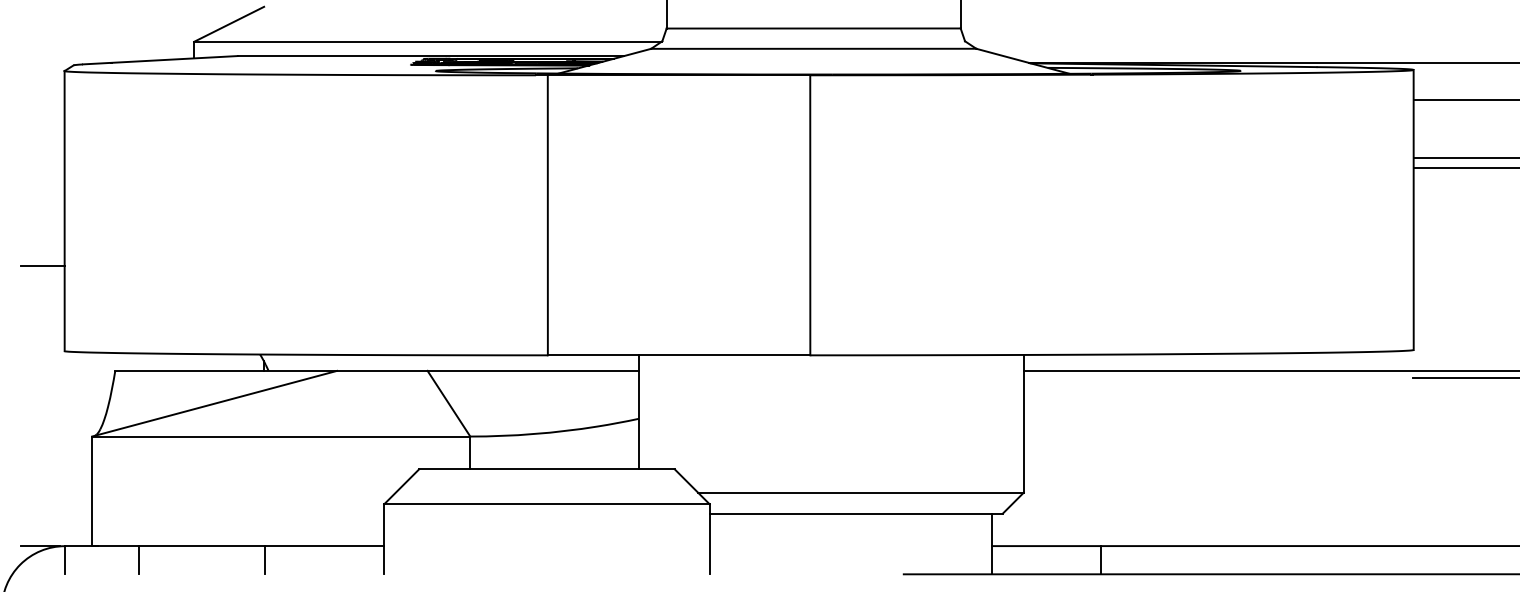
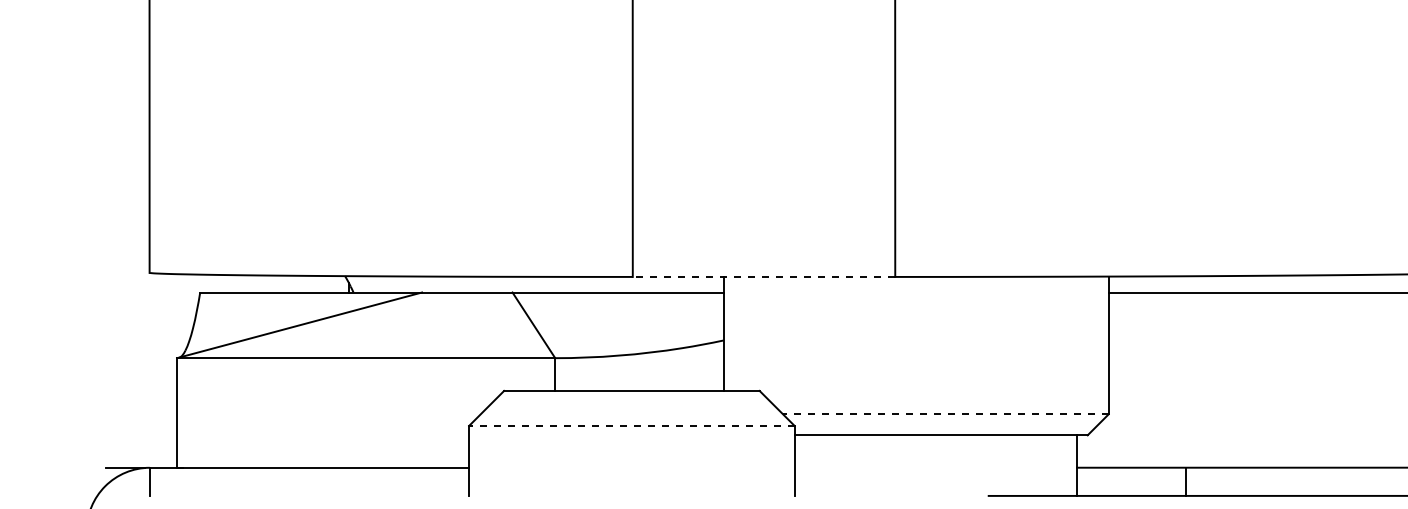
line: (42, 265) -> (127, 187), removed
line: (678, 355) -> (763, 277), solid -> dashed
line: (860, 492) -> (945, 414), solid -> dashed
line: (546, 504) -> (631, 426), solid -> dashed
line: (139, 560) -> (224, 482), removed
line: (264, 560) -> (349, 482), removed

